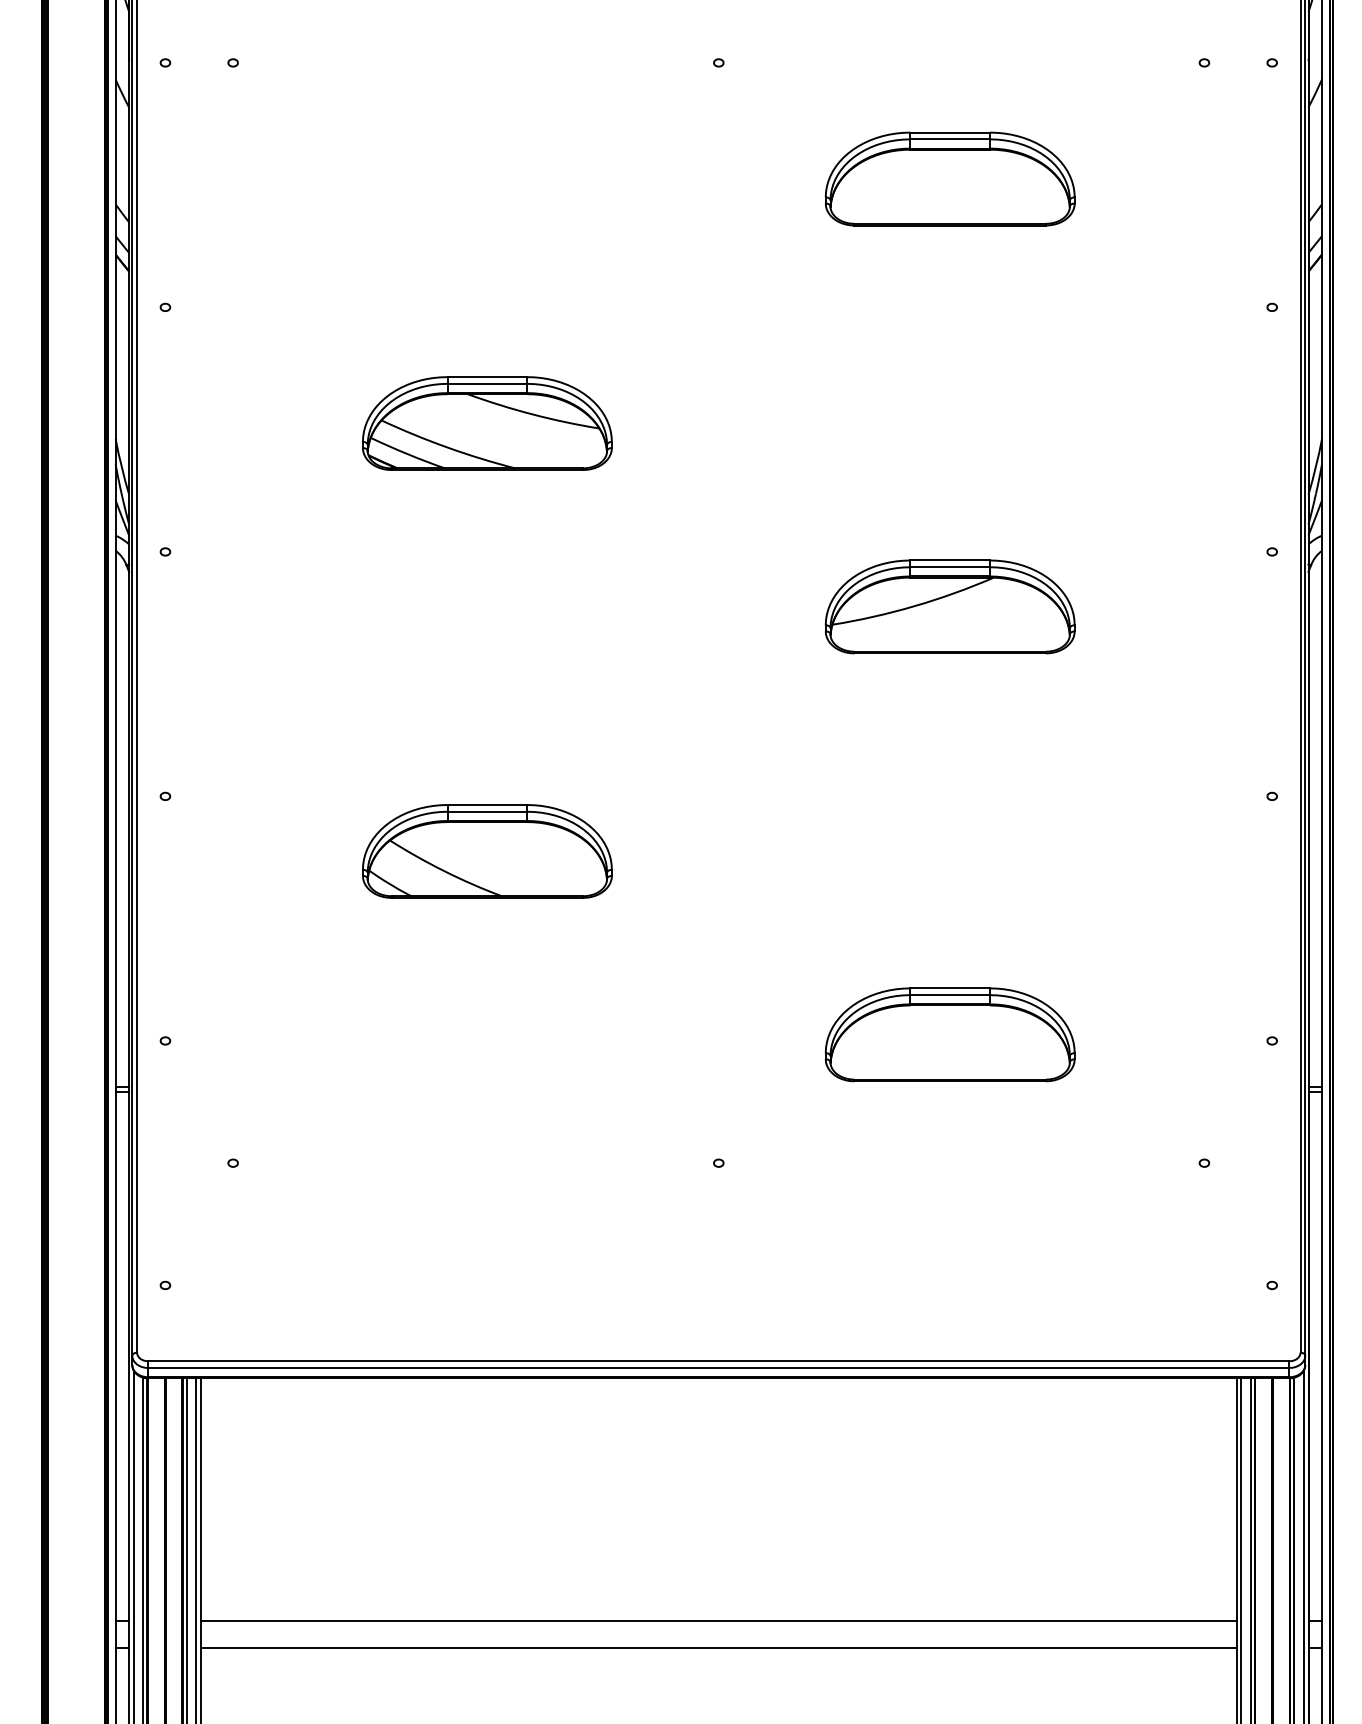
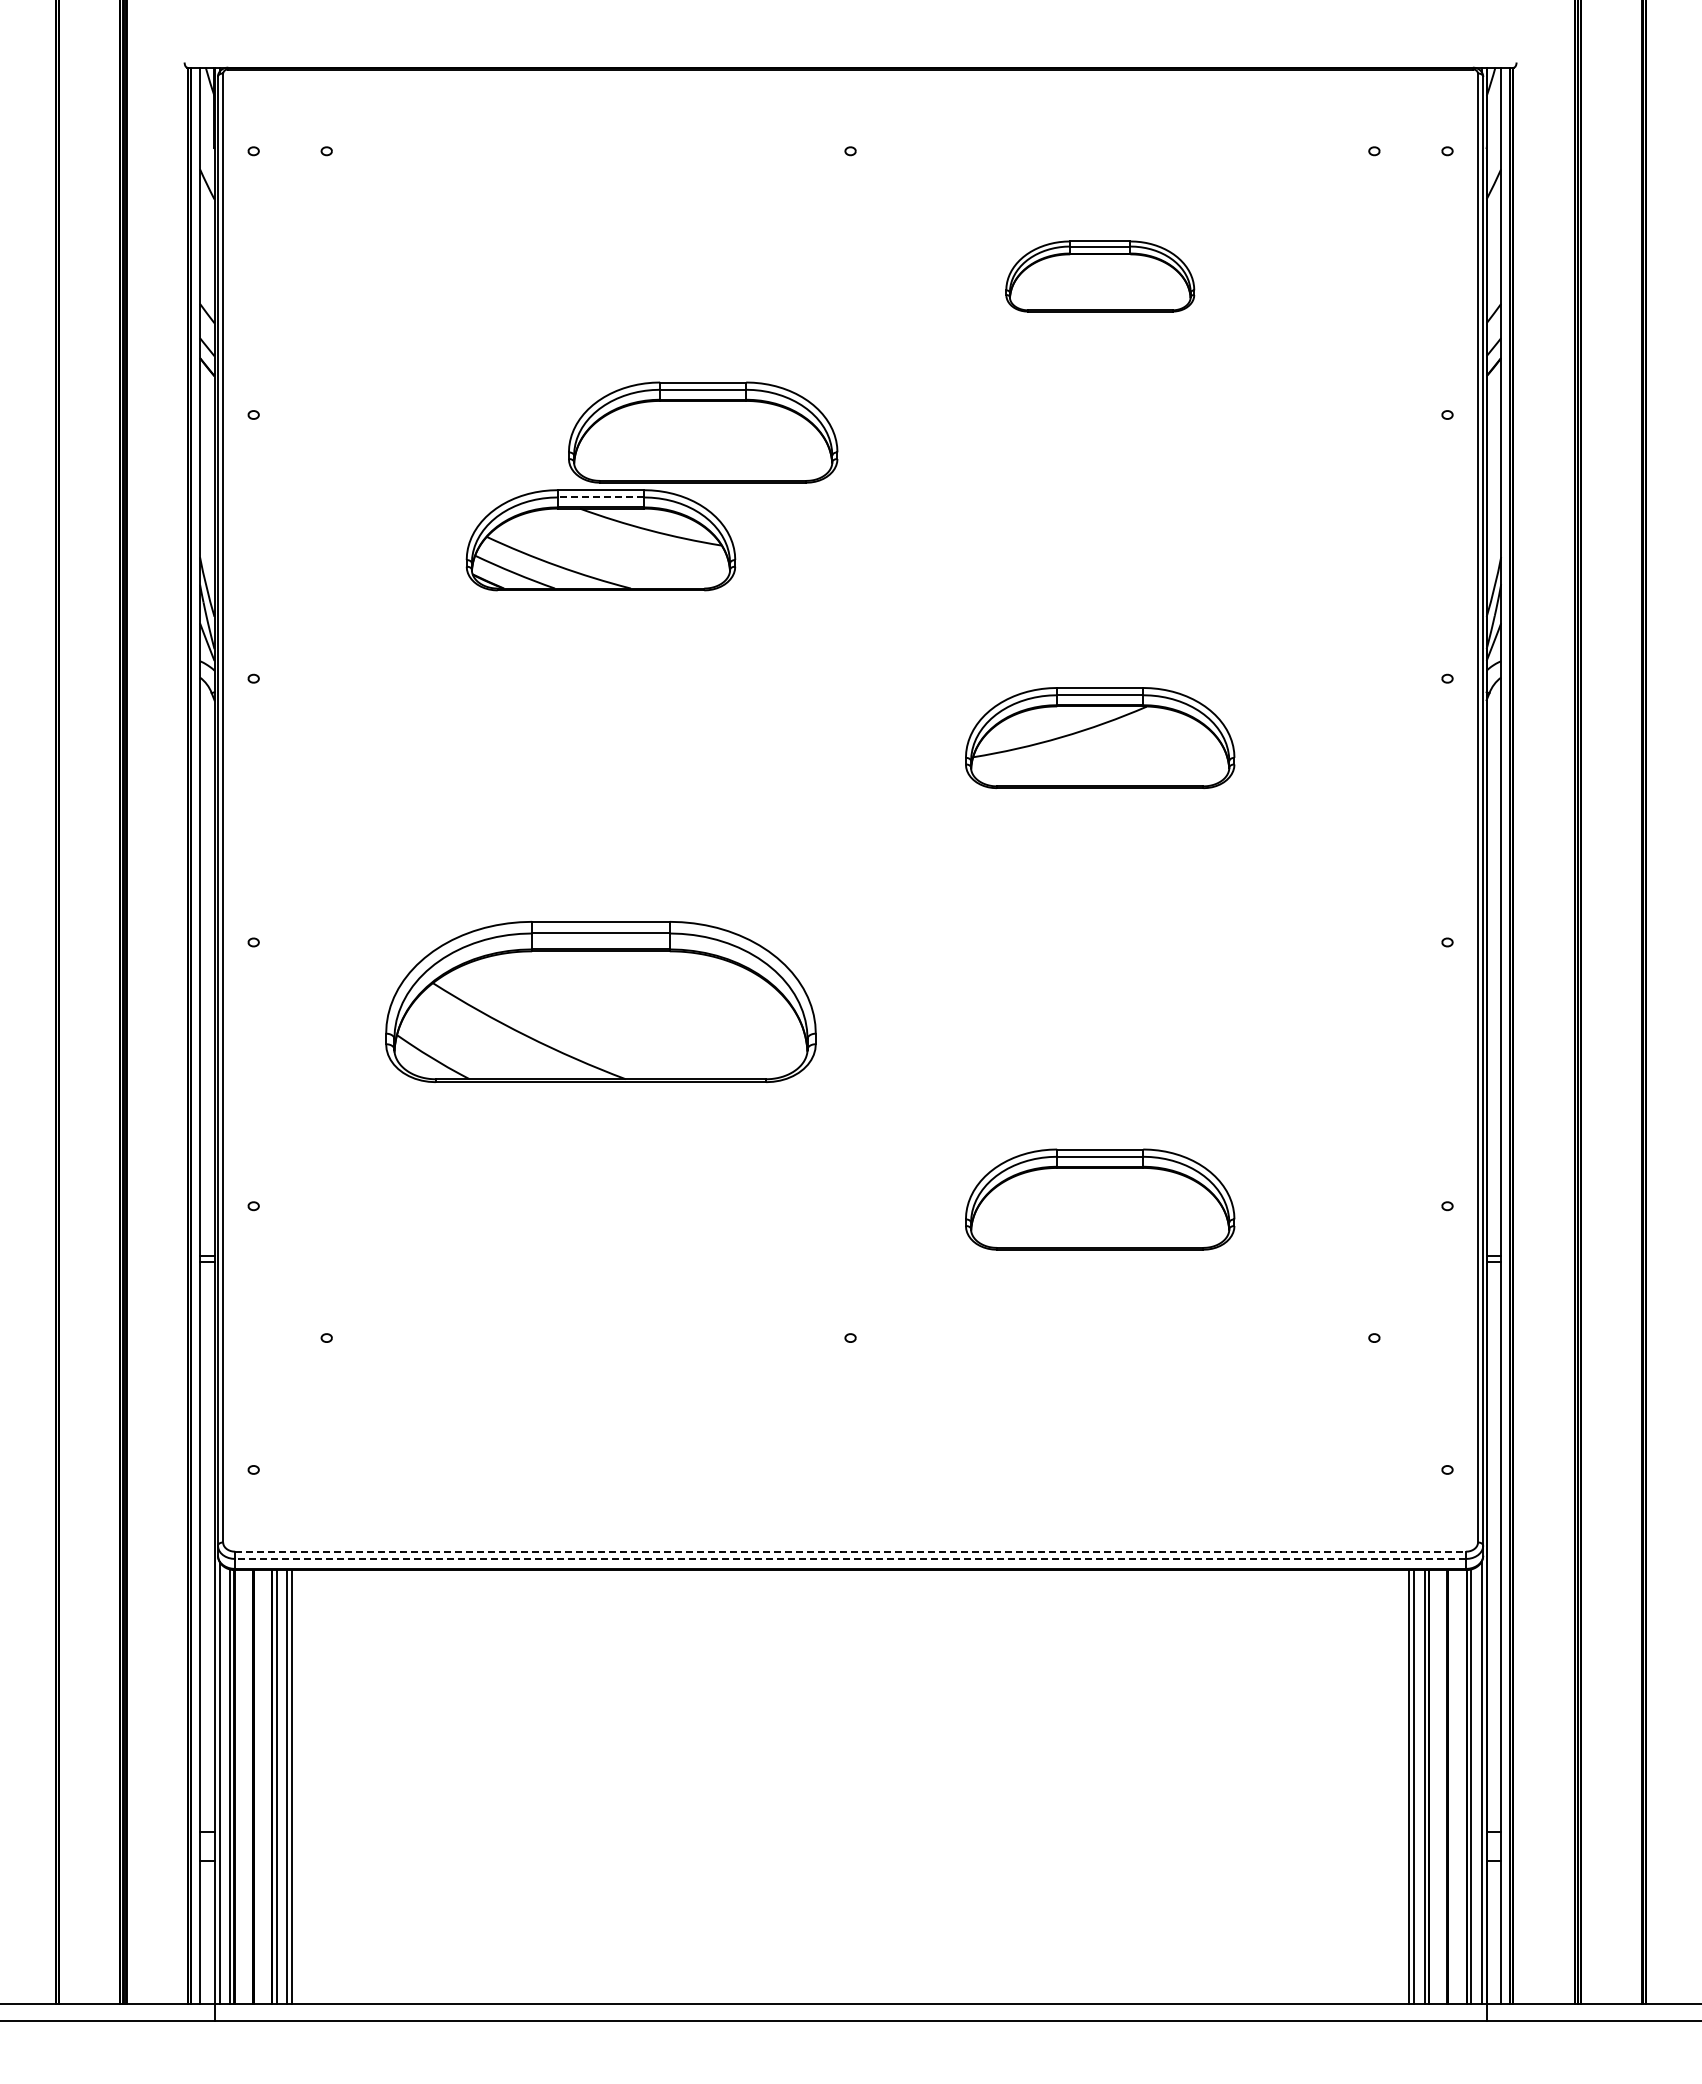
part: (950, 179) -> (1100, 276), size x0.7
part: (582, 323) -> (703, 432), added
line: (486, 383) -> (600, 497), solid -> dashed
part: (486, 851) -> (600, 1001), size x1.6
line: (719, 1361) -> (851, 1551), solid -> dashed
line: (718, 1367) -> (850, 1558), solid -> dashed
line: (718, 1620) -> (850, 1831), removed
line: (718, 1648) -> (850, 1861), removed

